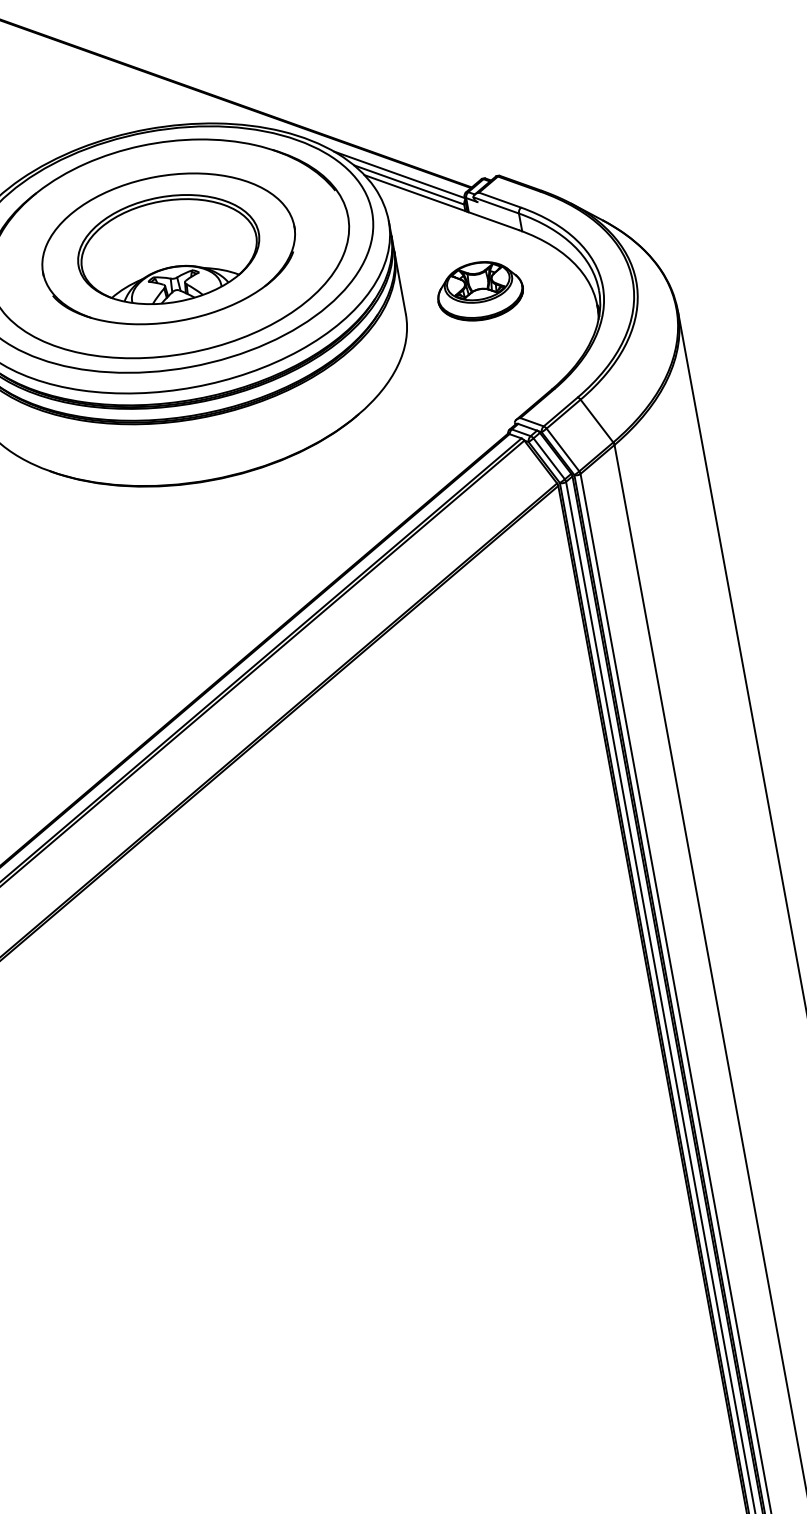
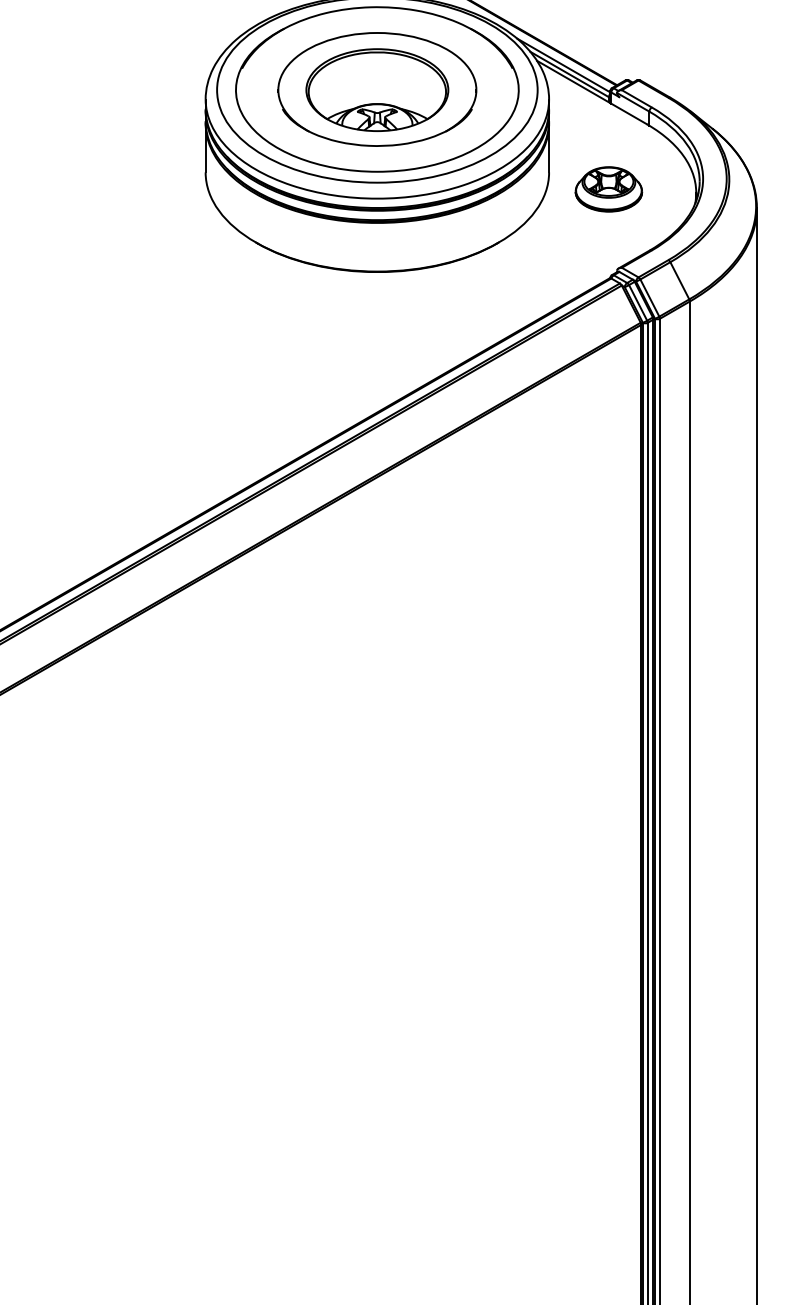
part: (479, 291) -> (608, 189), moved

